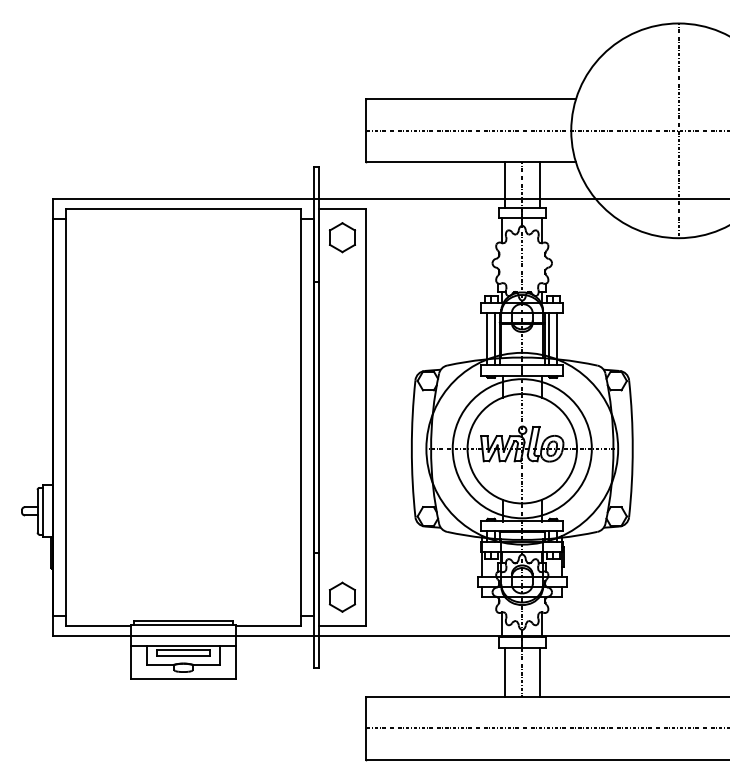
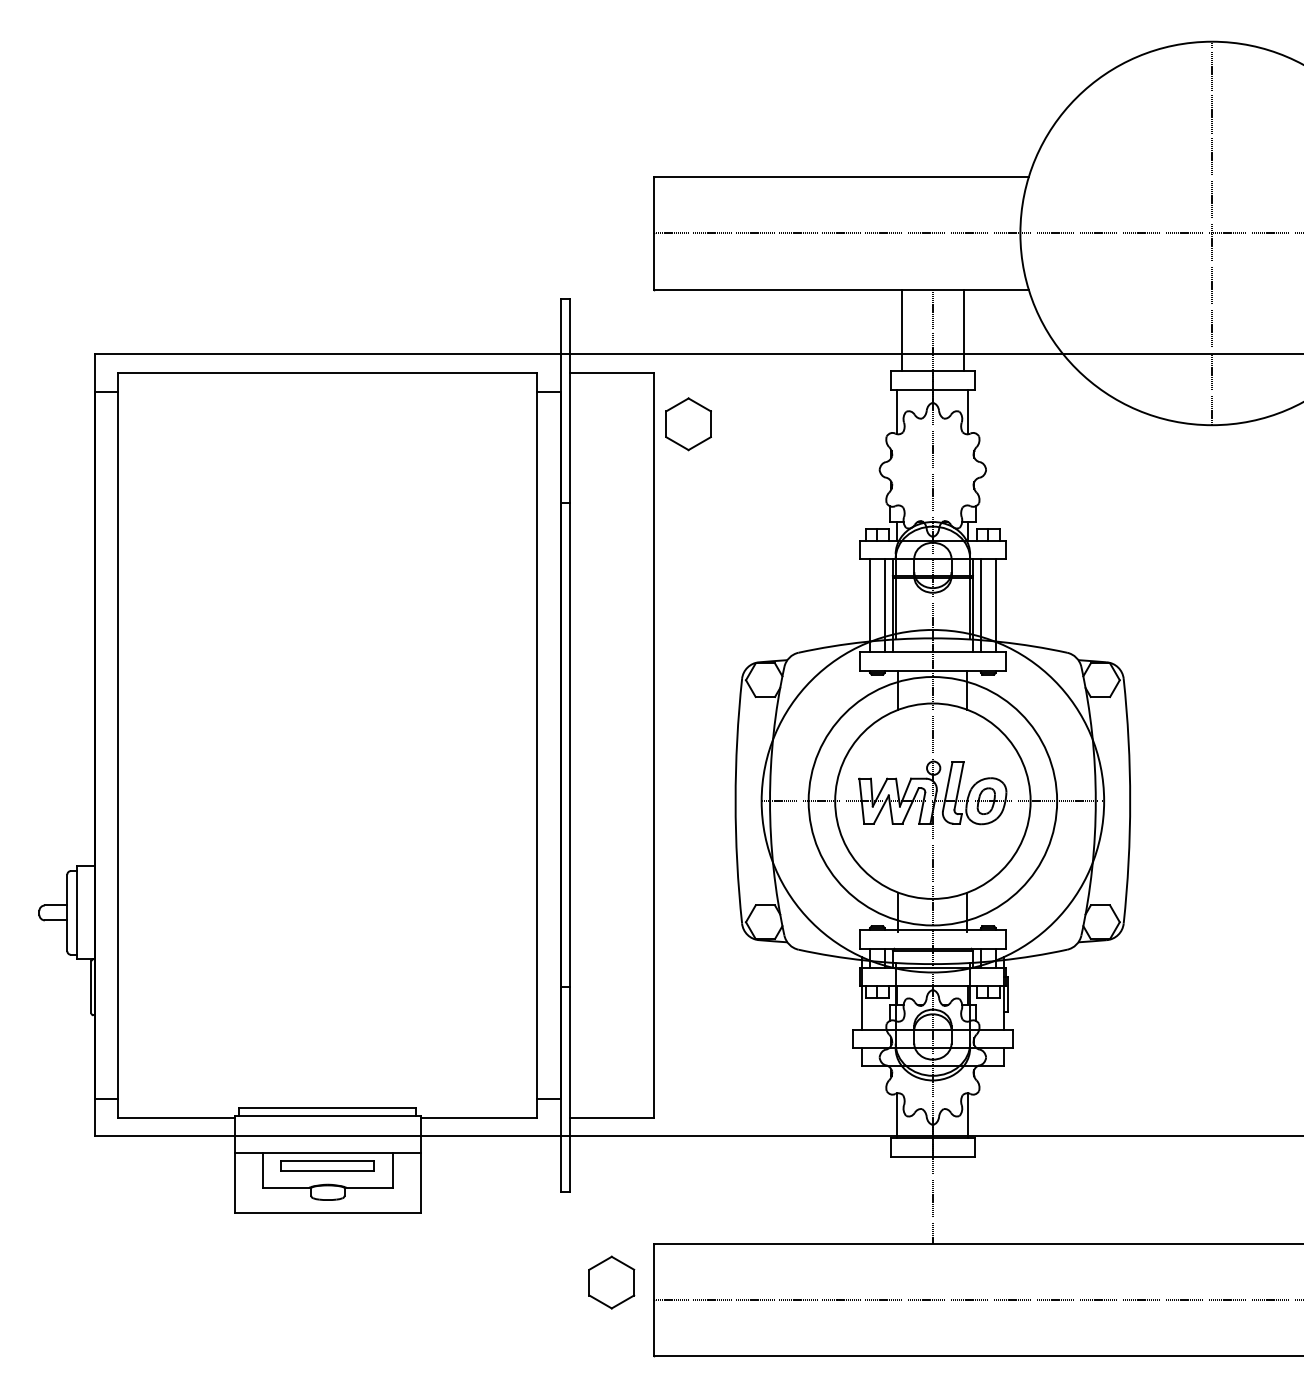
part: (342, 237) -> (688, 423), moved
part: (341, 596) -> (610, 1281), moved
line: (504, 671) -> (901, 1199), removed
line: (539, 671) -> (963, 1199), removed

